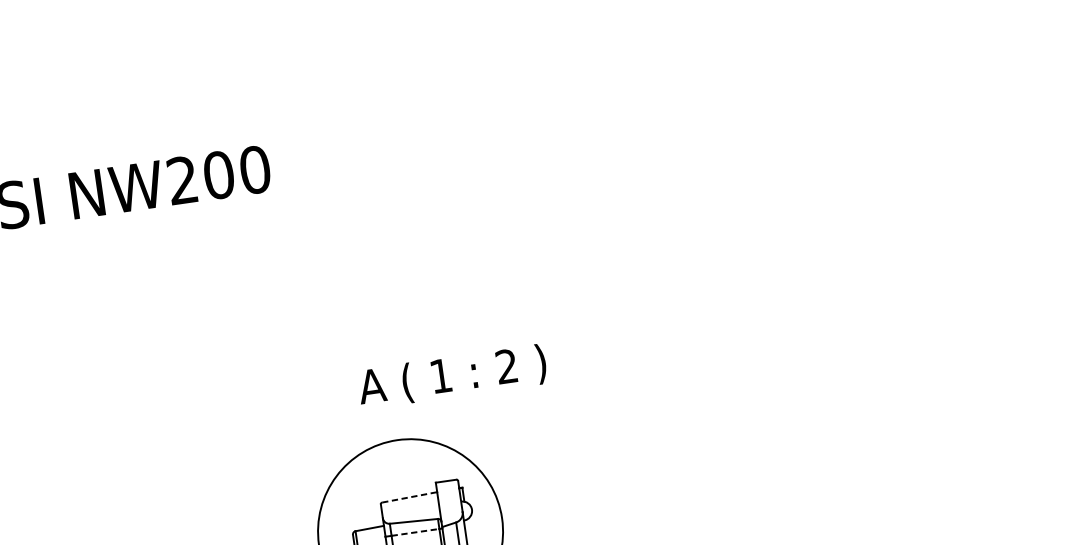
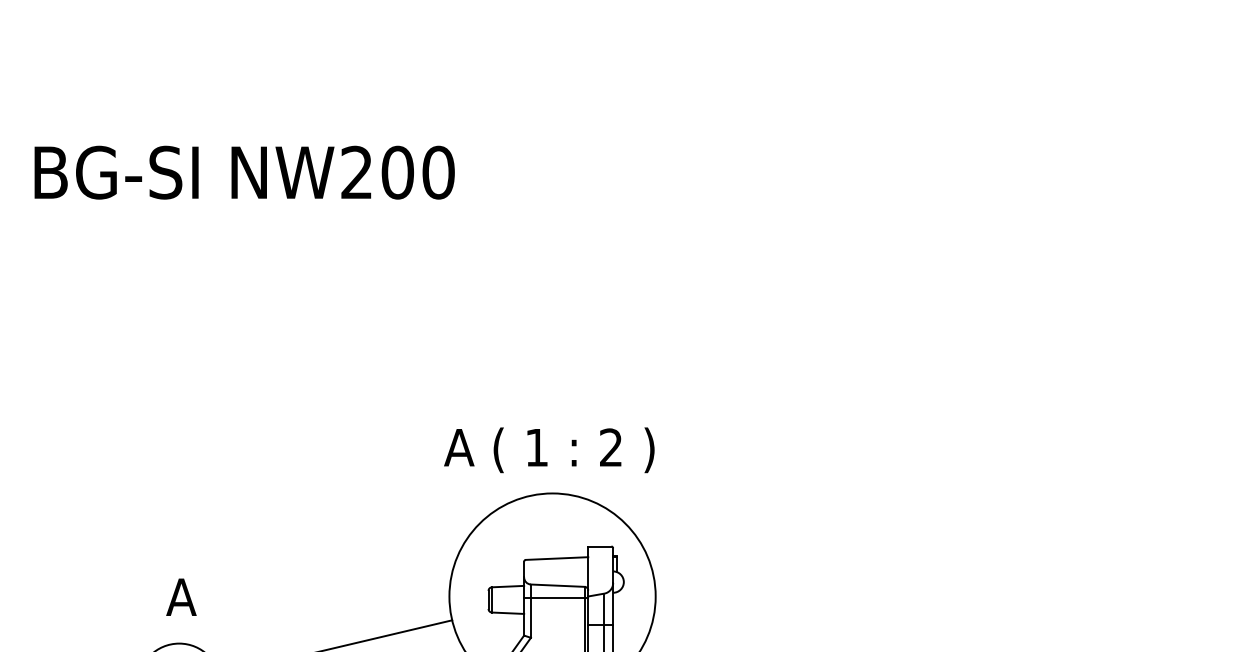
text: (452, 376) -> (549, 450), moved
line: (410, 497) -> (557, 558), dashed -> solid
line: (415, 532) -> (557, 598), dashed -> solid

